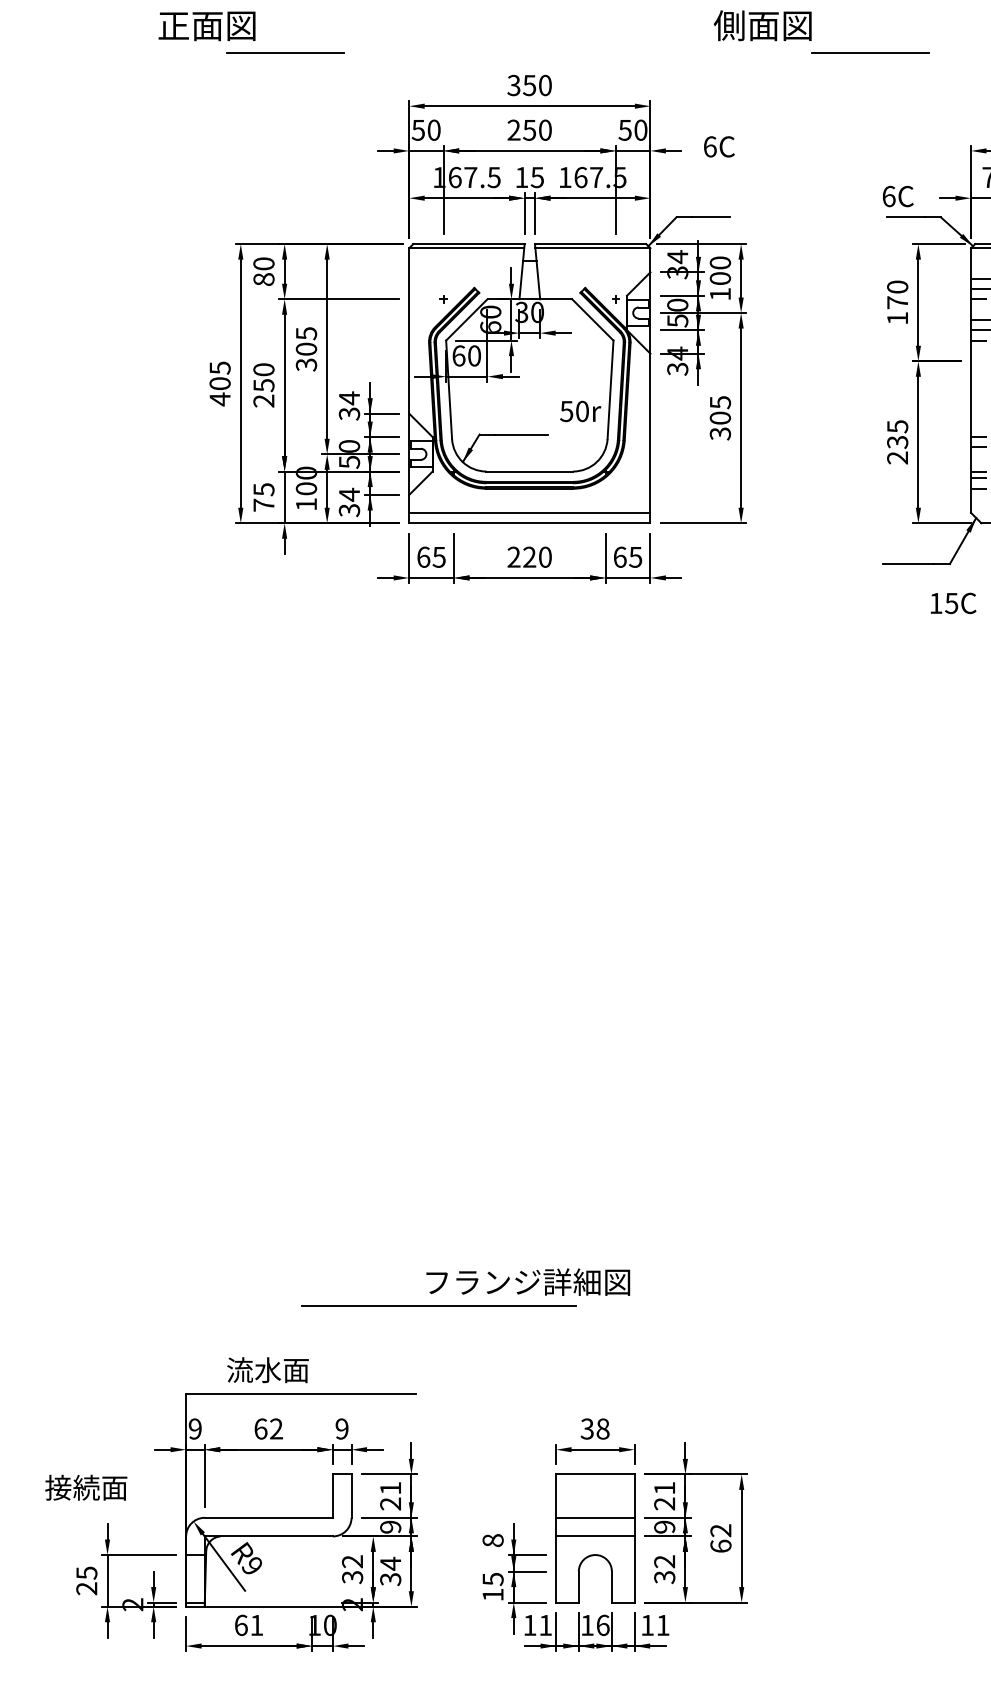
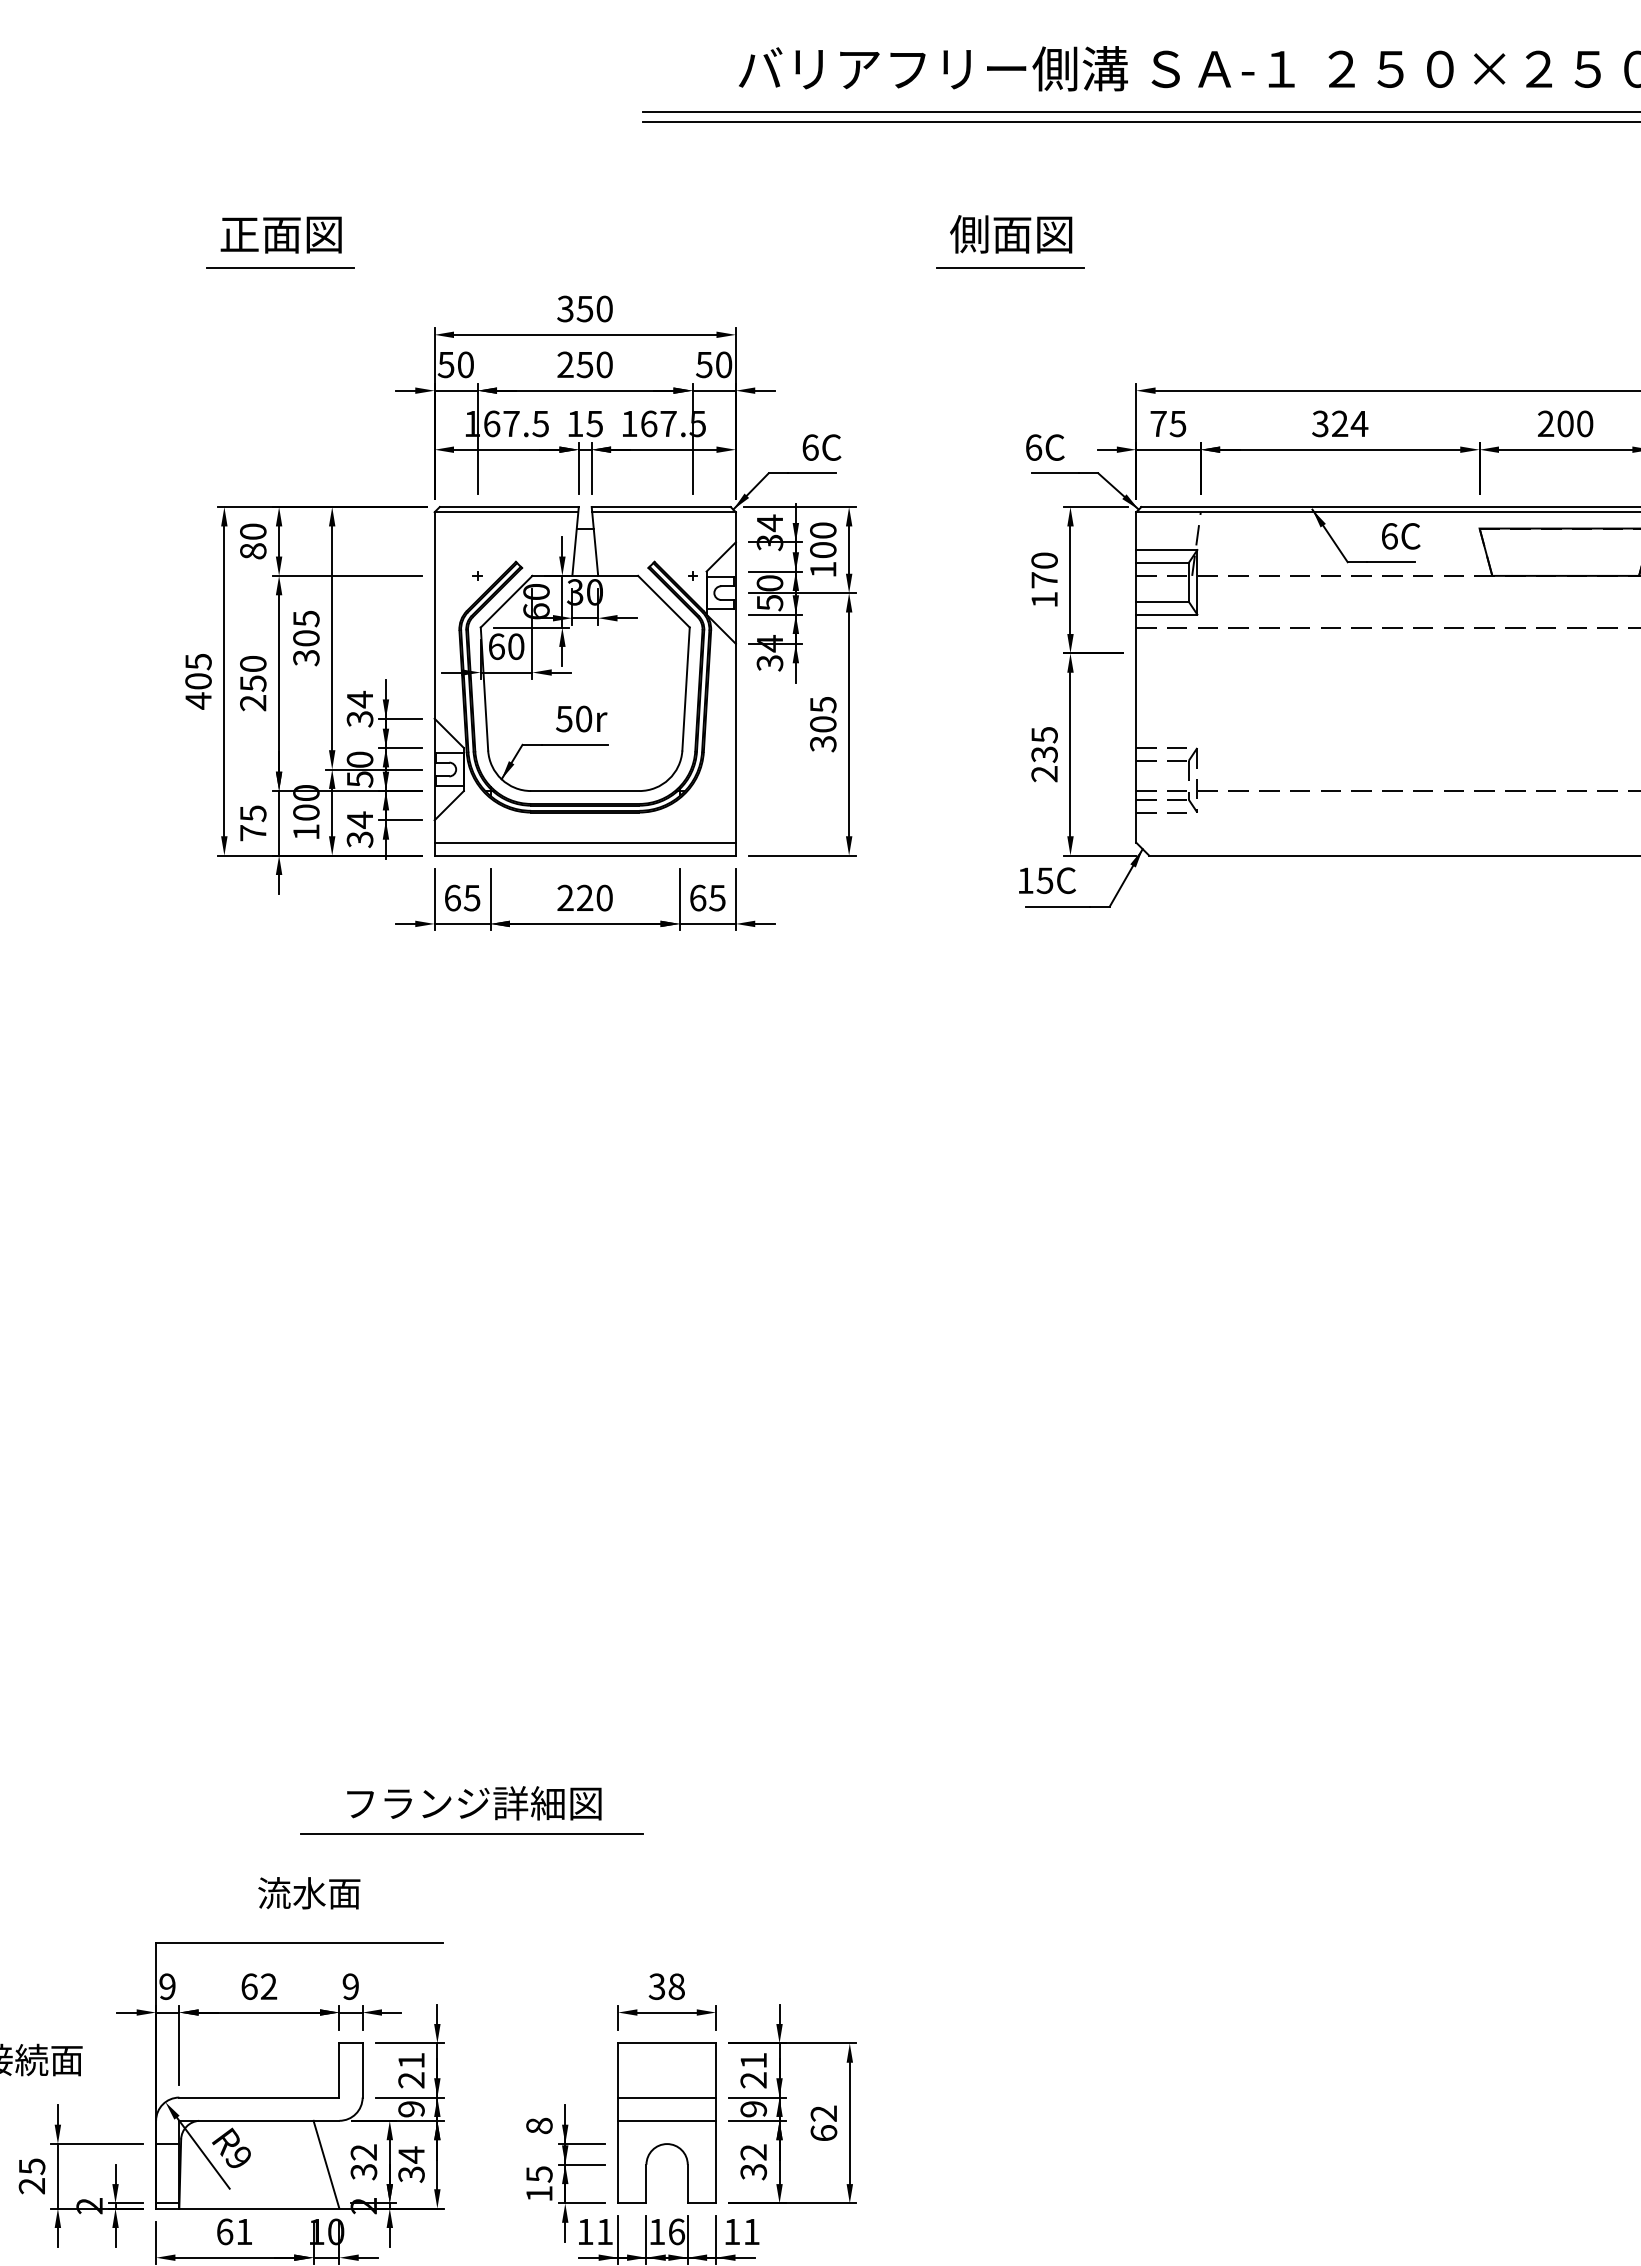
text: (206, 25) -> (280, 234), moved
text: (763, 25) -> (1011, 234), moved
text: (718, 146) -> (821, 447), moved
text: (580, 411) -> (581, 718), moved
text: (953, 603) -> (1047, 880), moved
text: (528, 1282) -> (474, 1803), moved
text: (268, 1370) -> (309, 1893), moved
line: (322, 1571) -> (326, 2164), added

